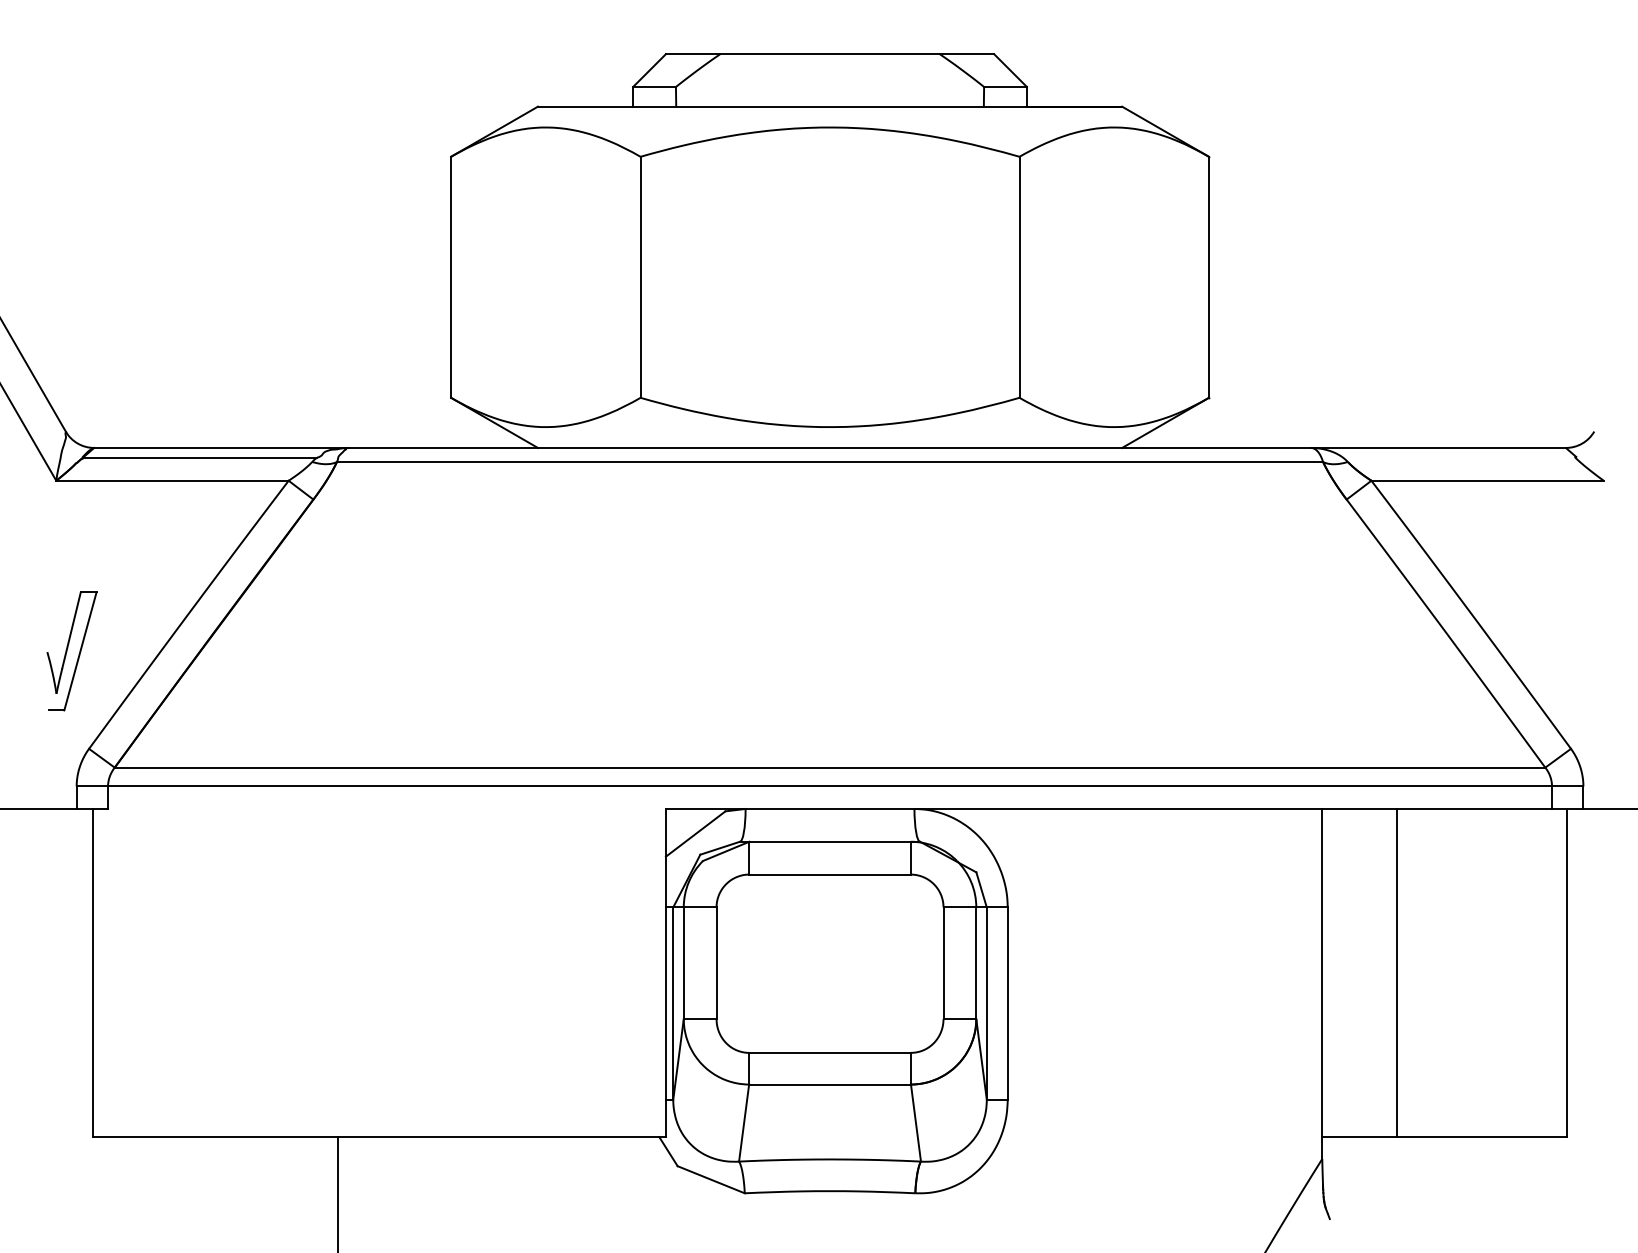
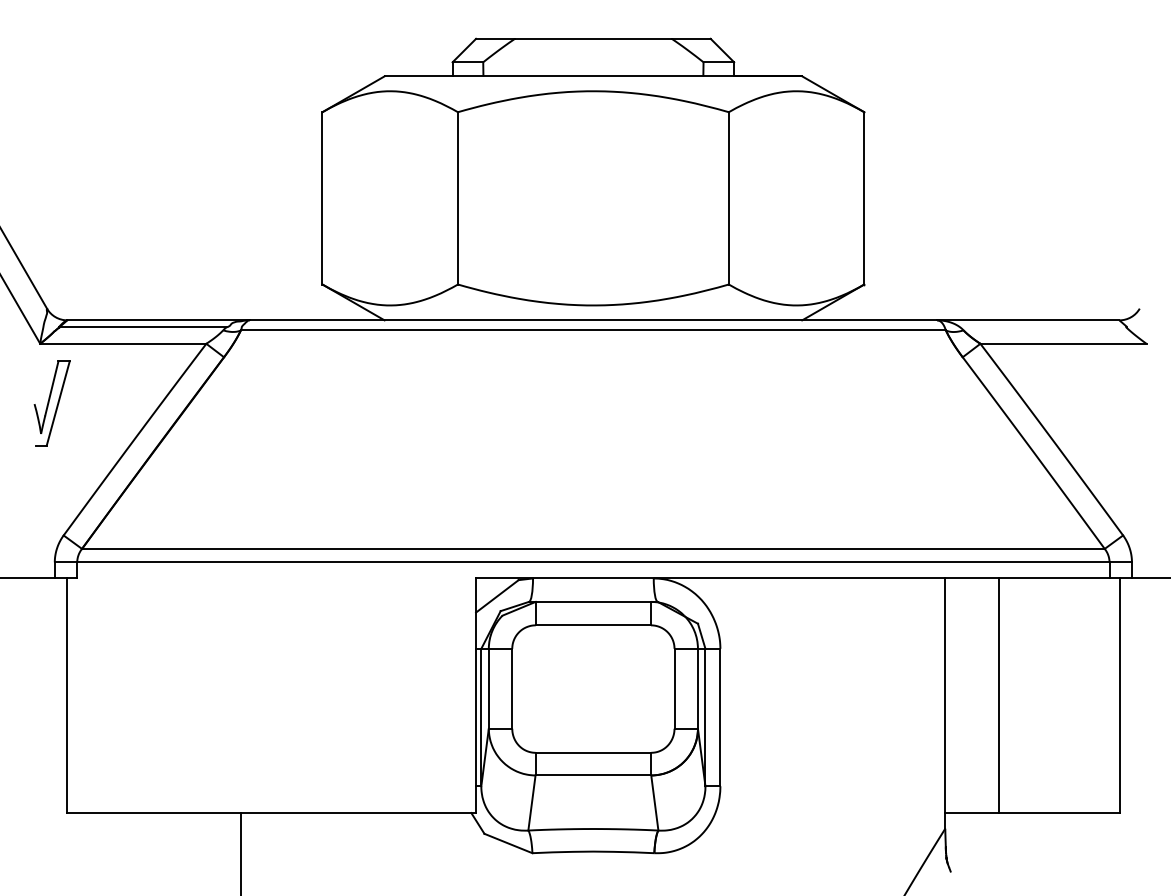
part: (71, 651) -> (51, 403), moved

